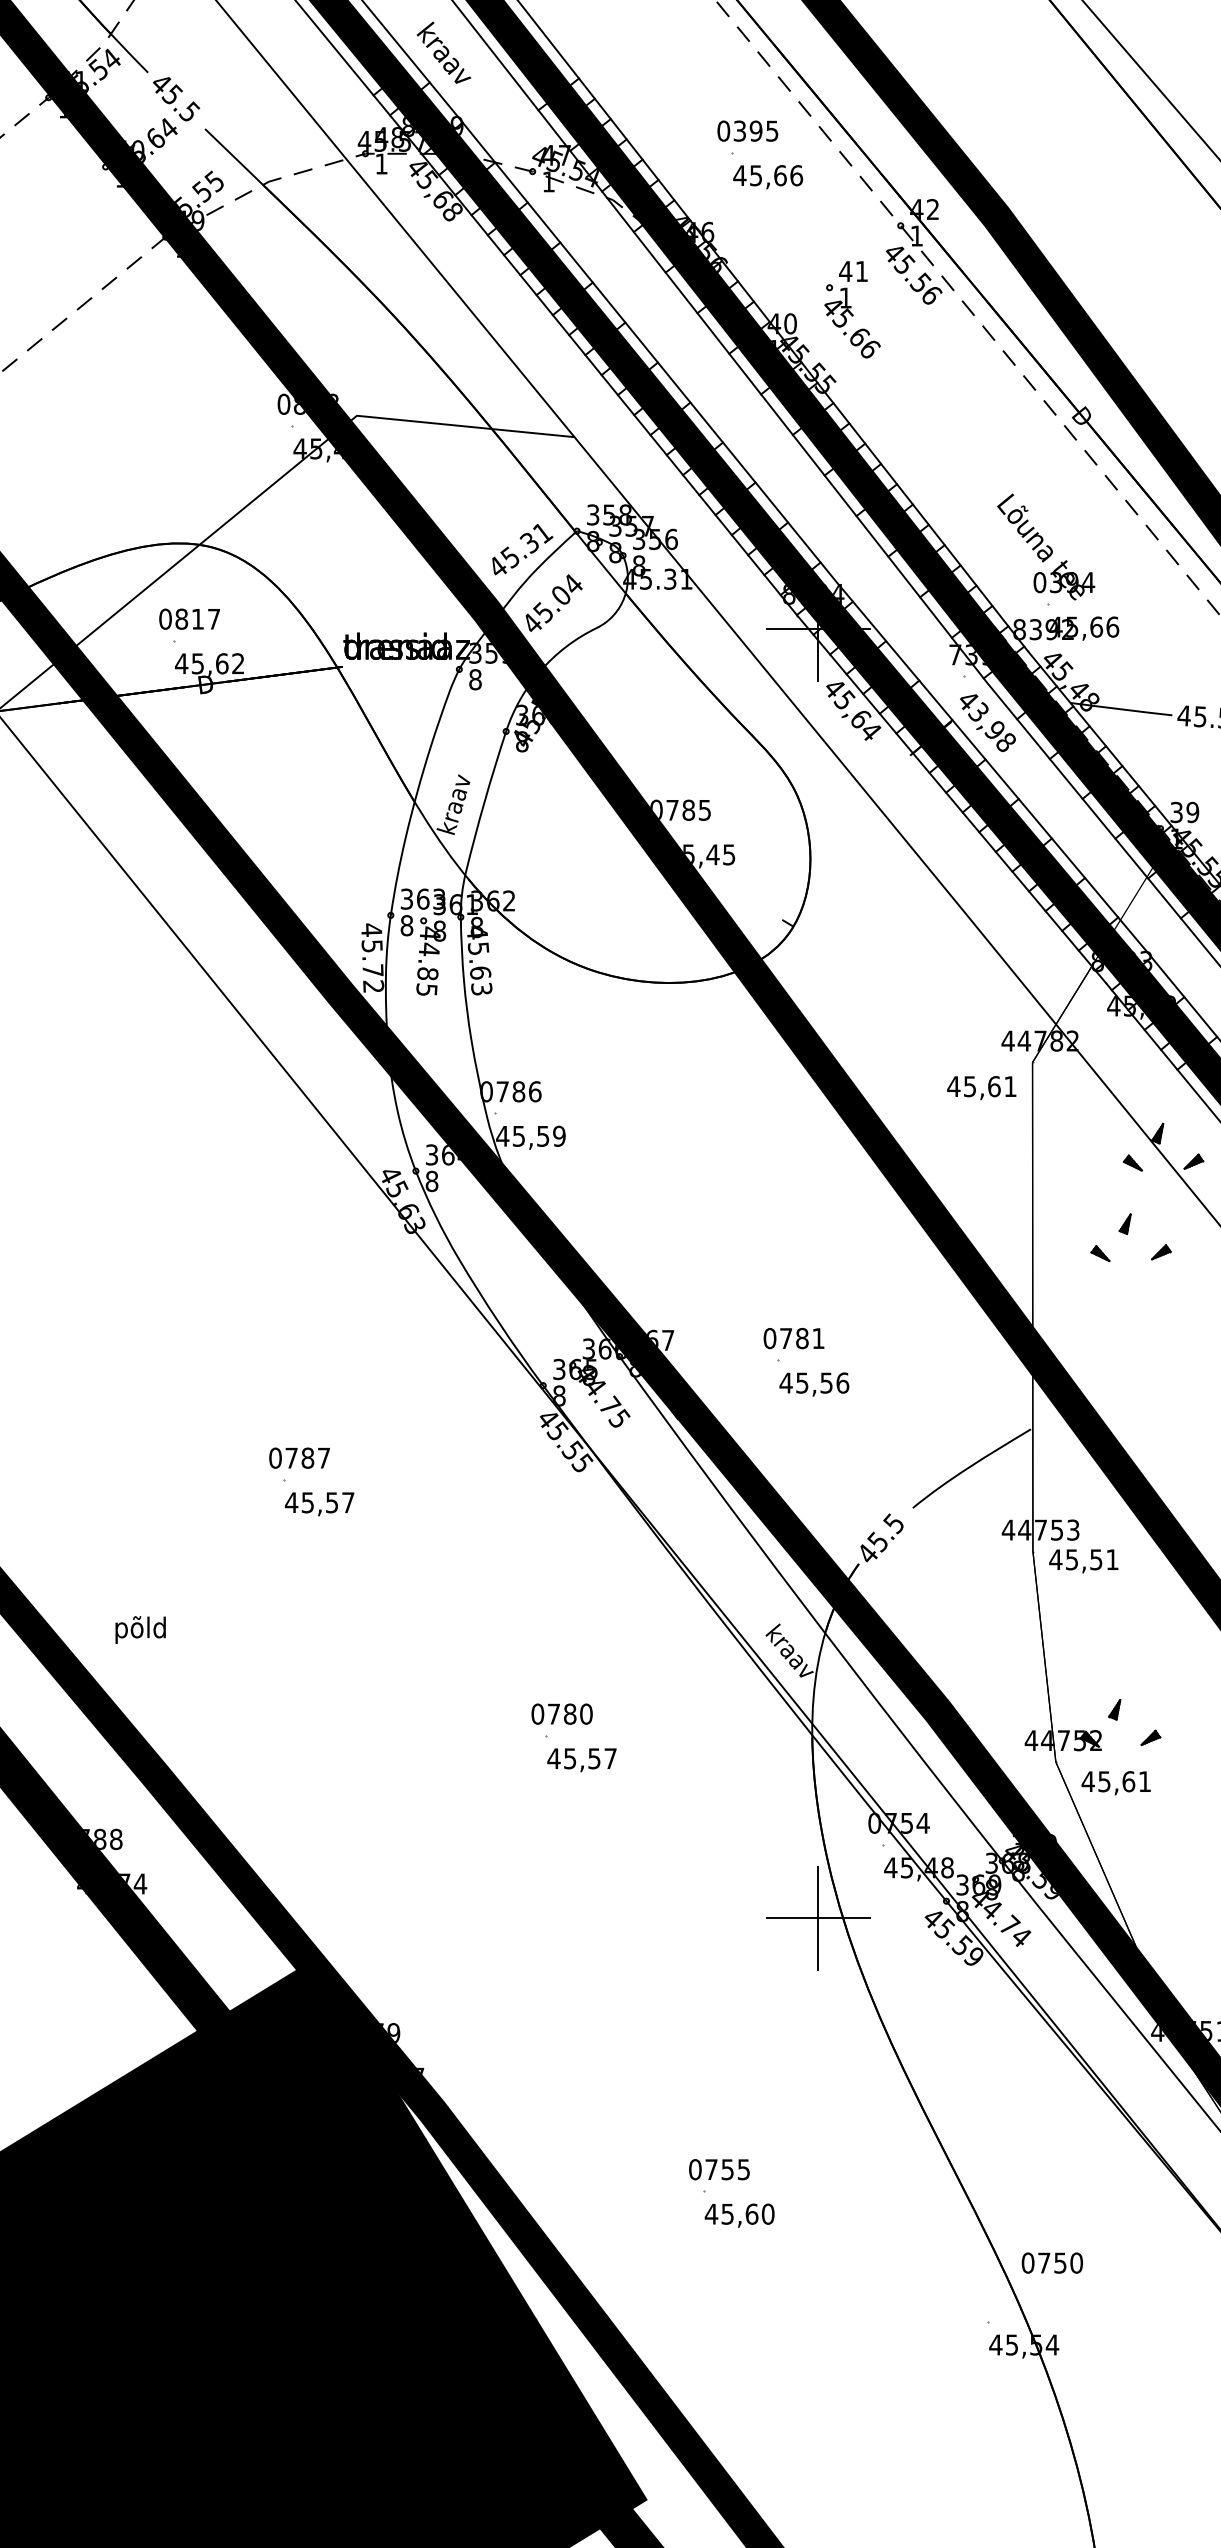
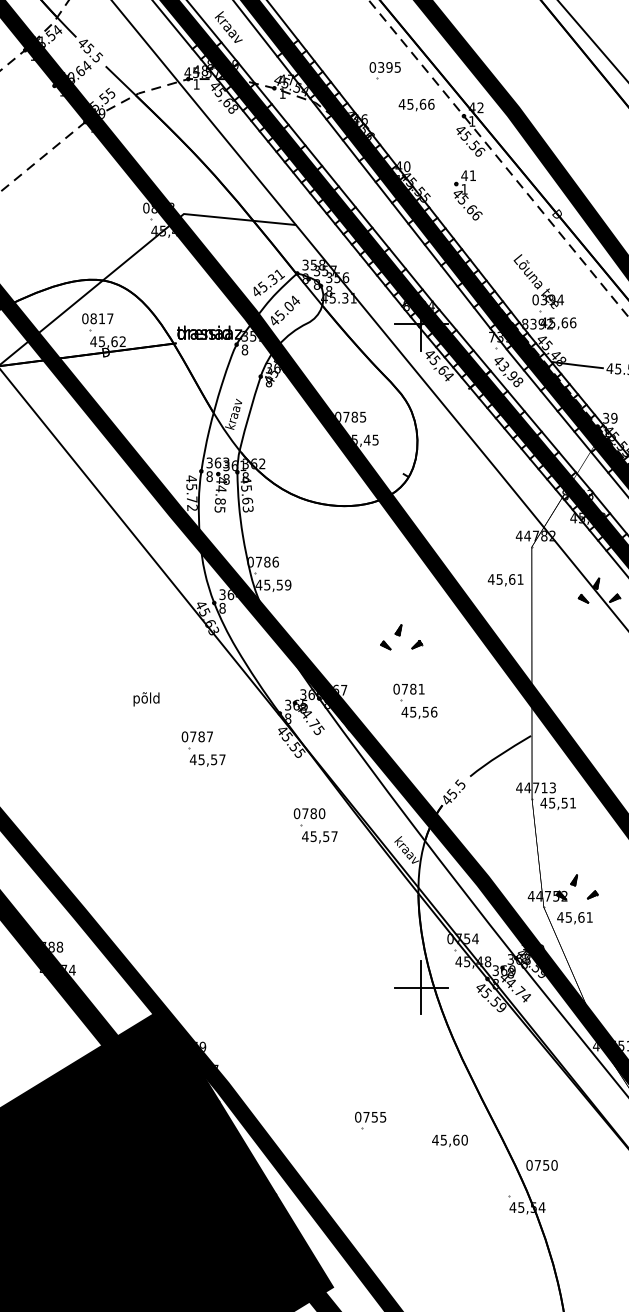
text: (767, 177) -> (416, 105), moved
part: (851, 309) -> (467, 195), moved
text: (981, 1088) -> (505, 580), moved
part: (1130, 1238) -> (401, 637), moved
part: (311, 1480) -> (203, 748), moved
text: (1057, 1529) -> (544, 787), 753 -> 713
text: (140, 1630) -> (146, 699), moved
part: (573, 1737) -> (315, 825), moved
text: (738, 2214) -> (449, 1140), moved

